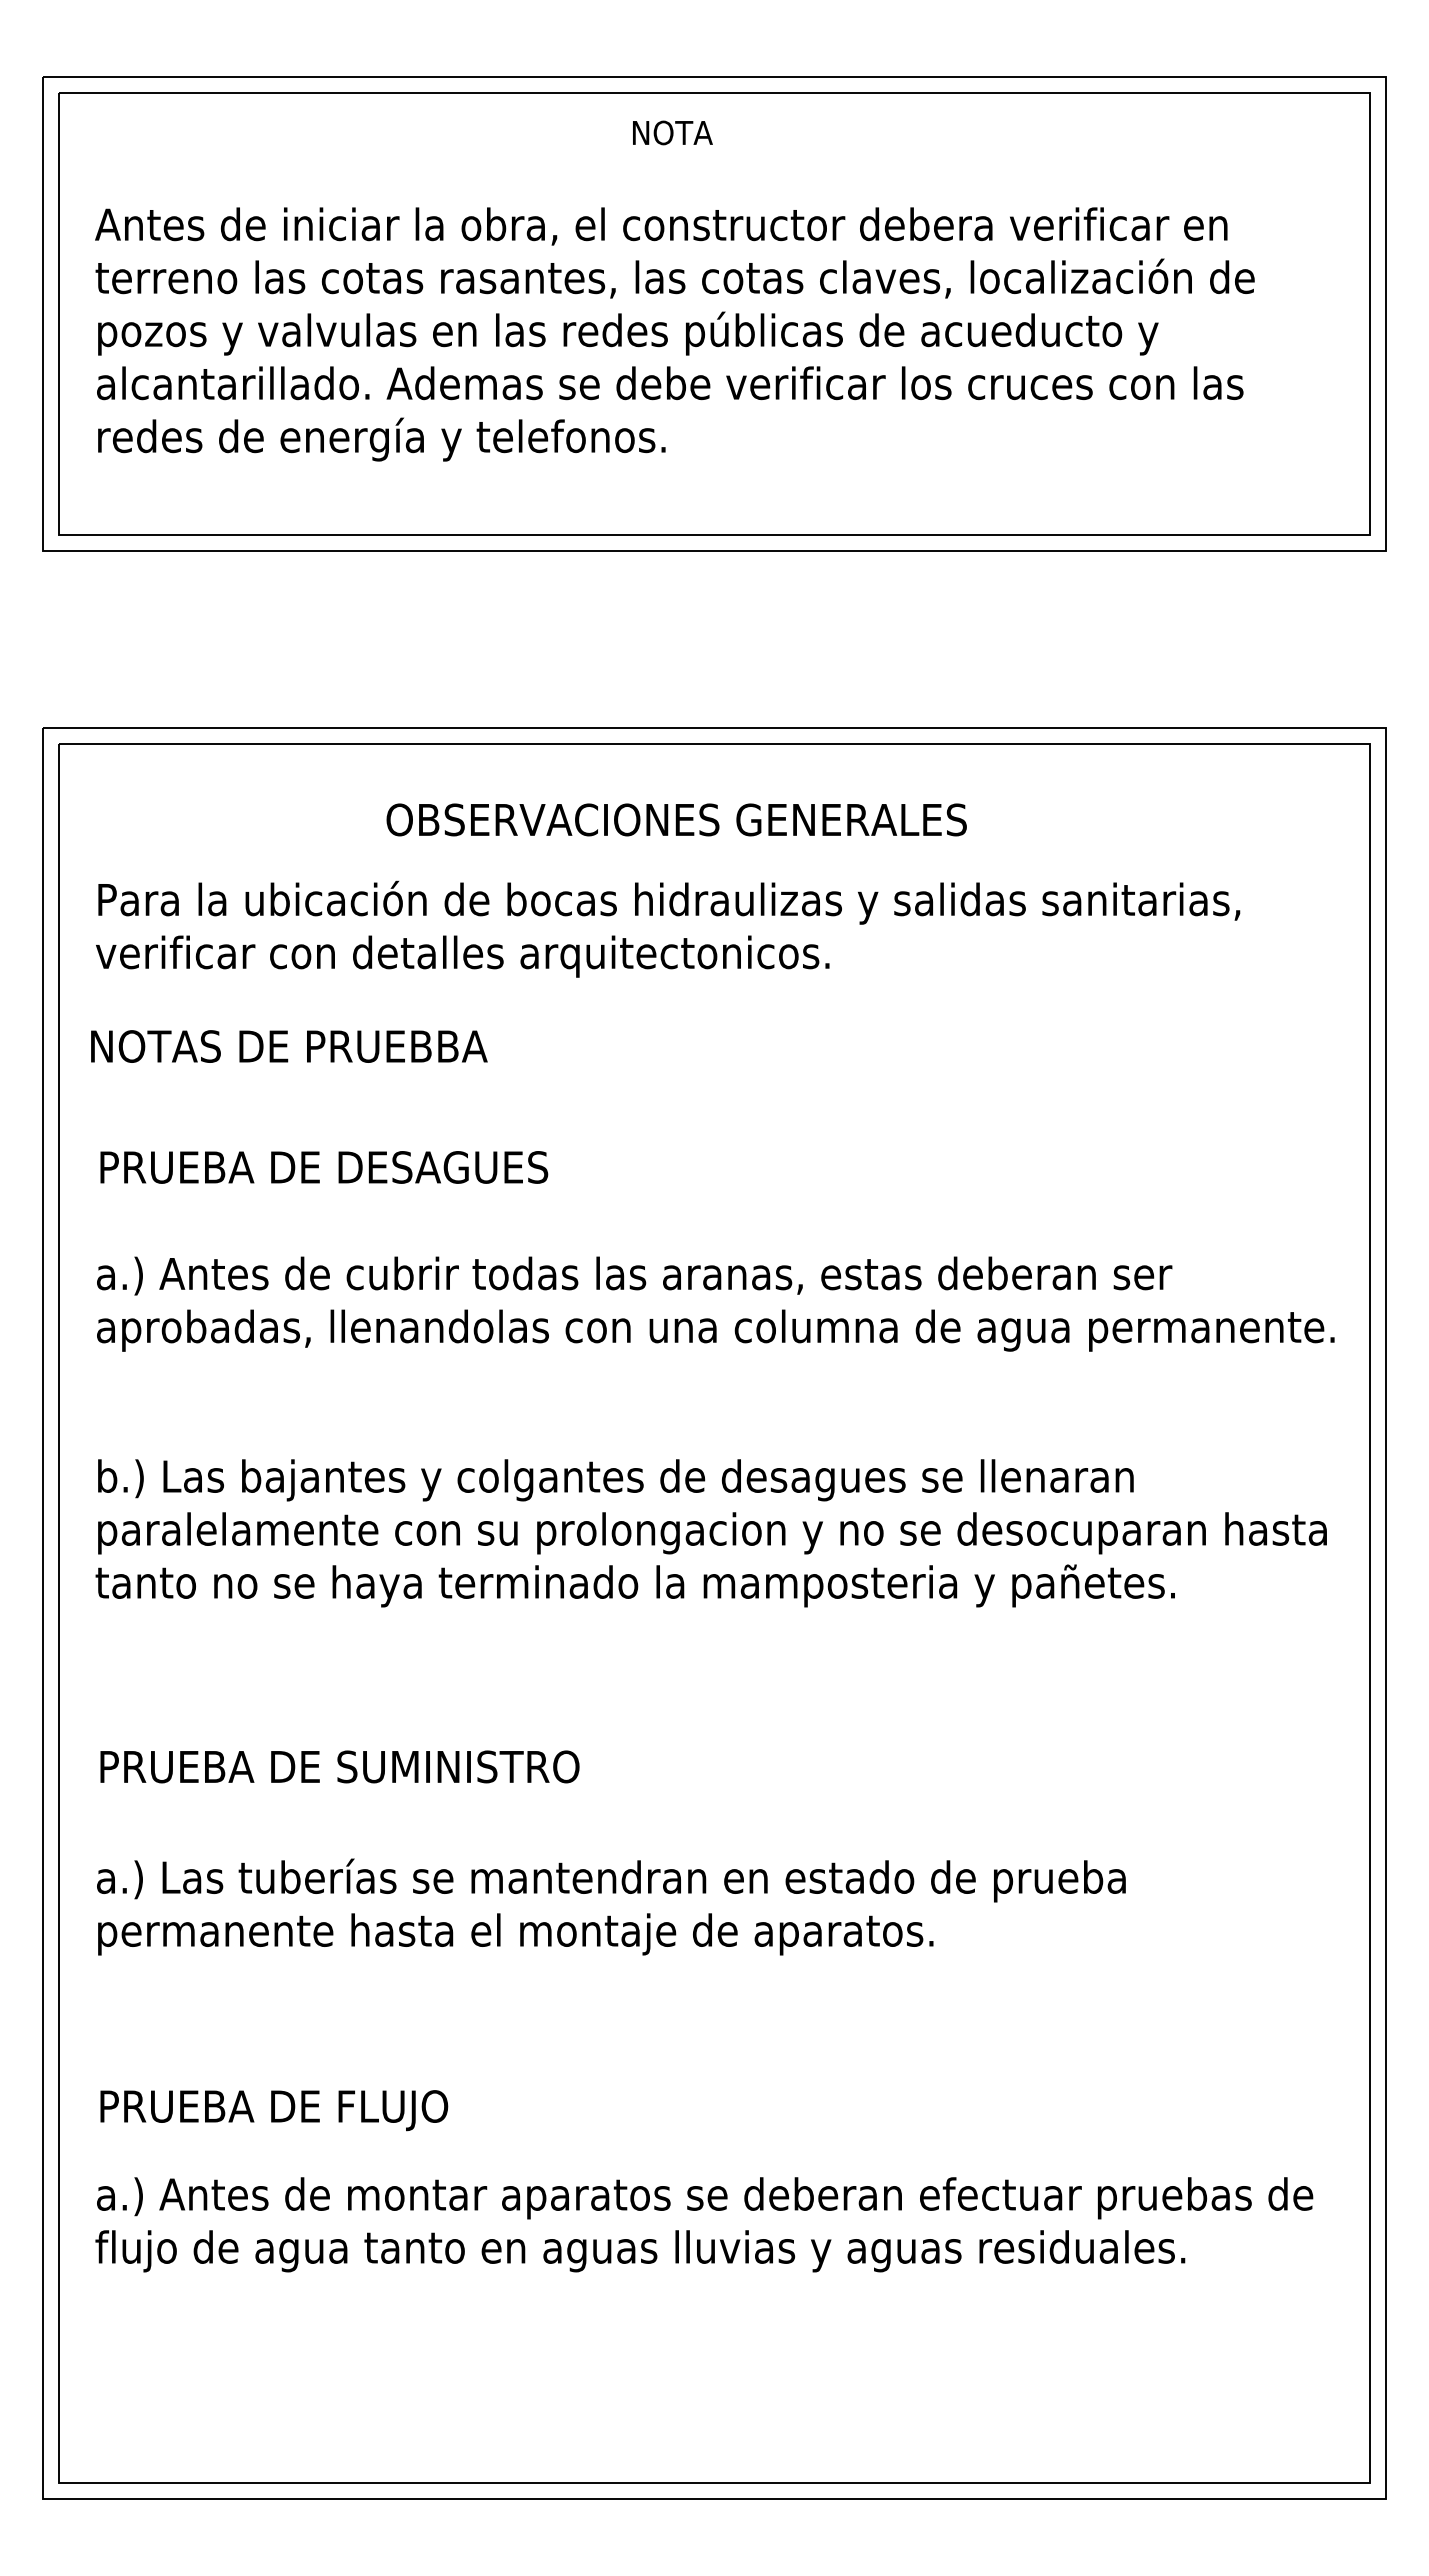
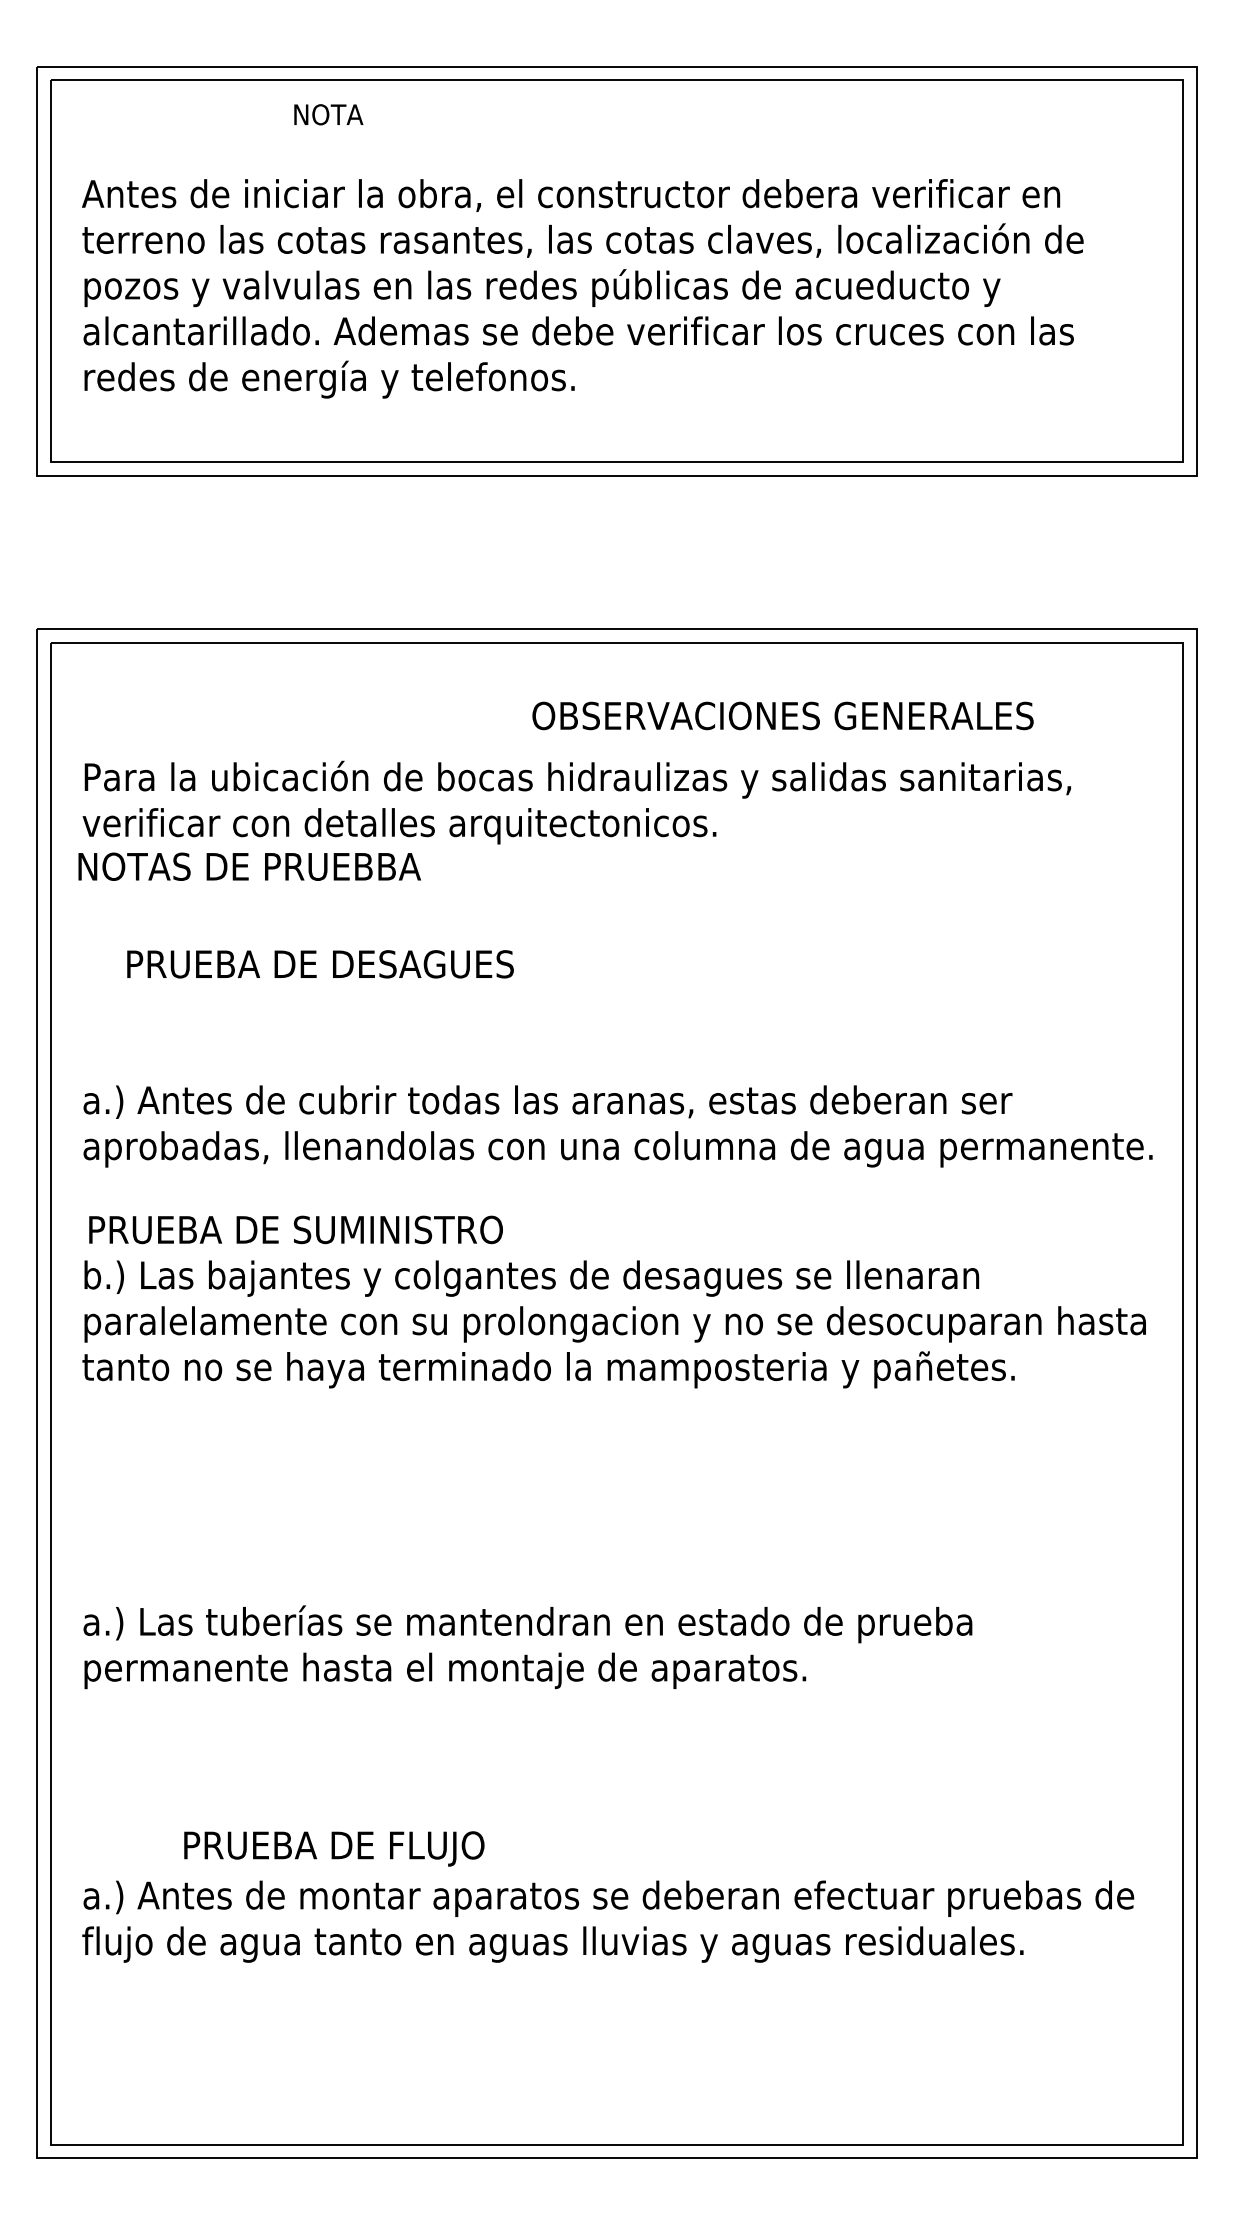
text: (672, 132) -> (328, 114), moved
text: (676, 819) -> (782, 715), moved
text: (289, 1046) -> (249, 866), moved
text: (324, 1167) -> (320, 964), moved
text: (339, 1766) -> (295, 1229), moved
text: (274, 2110) -> (334, 1848), moved

